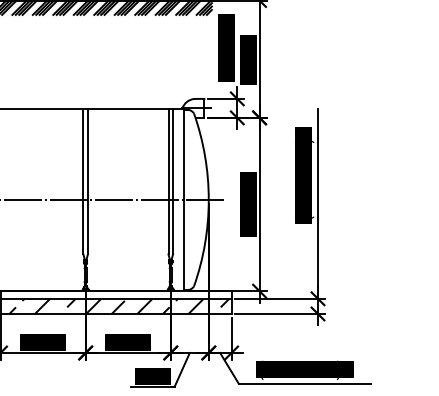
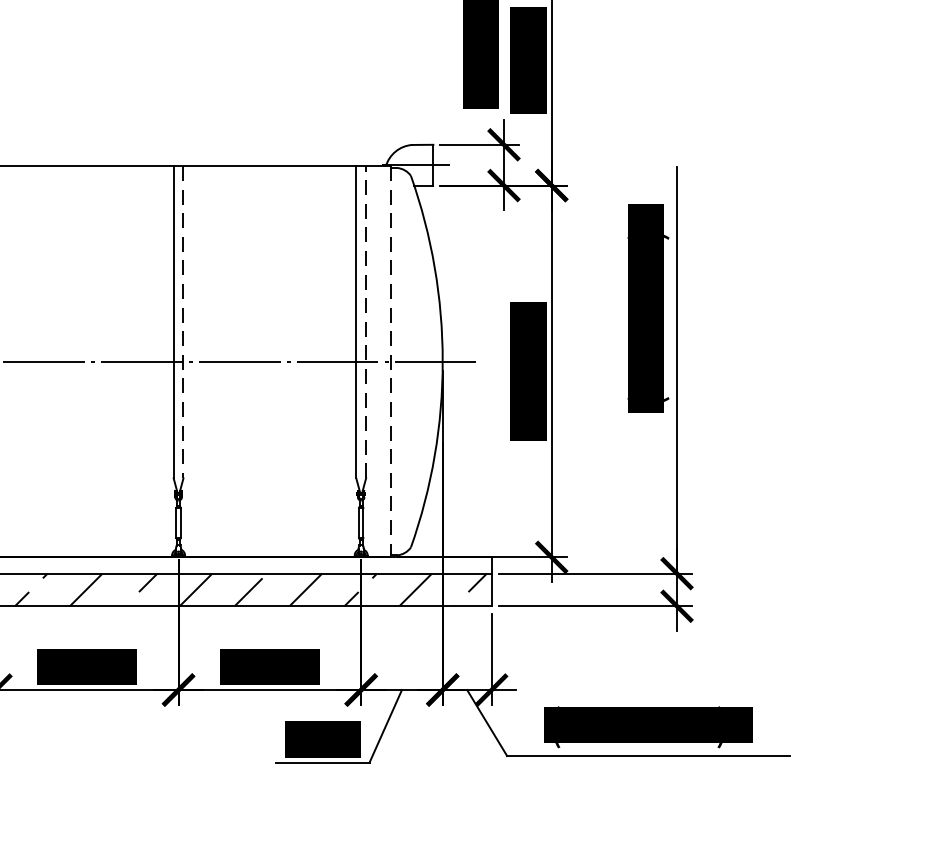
line: (87, 181) -> (182, 322), solid -> dashed
line: (173, 181) -> (367, 322), solid -> dashed
line: (184, 200) -> (390, 362), solid -> dashed

